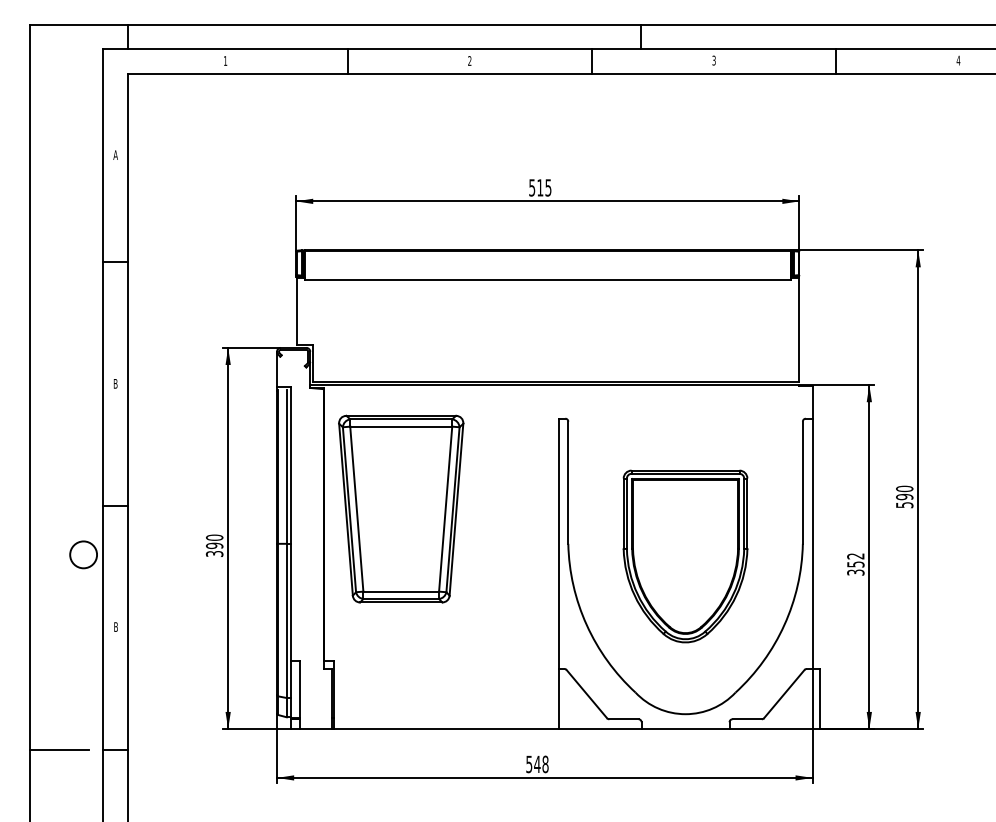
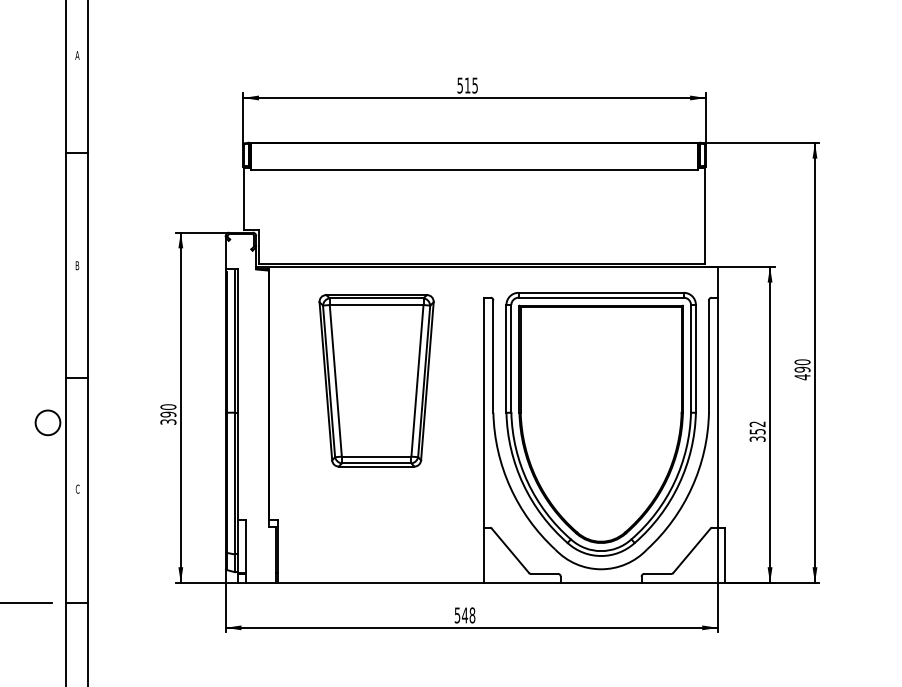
text: (904, 504) -> (802, 376), 590 -> 490
part: (401, 508) -> (376, 380), moved
part: (685, 556) -> (601, 424), size x1.67
text: (116, 627) -> (78, 489), B -> C

